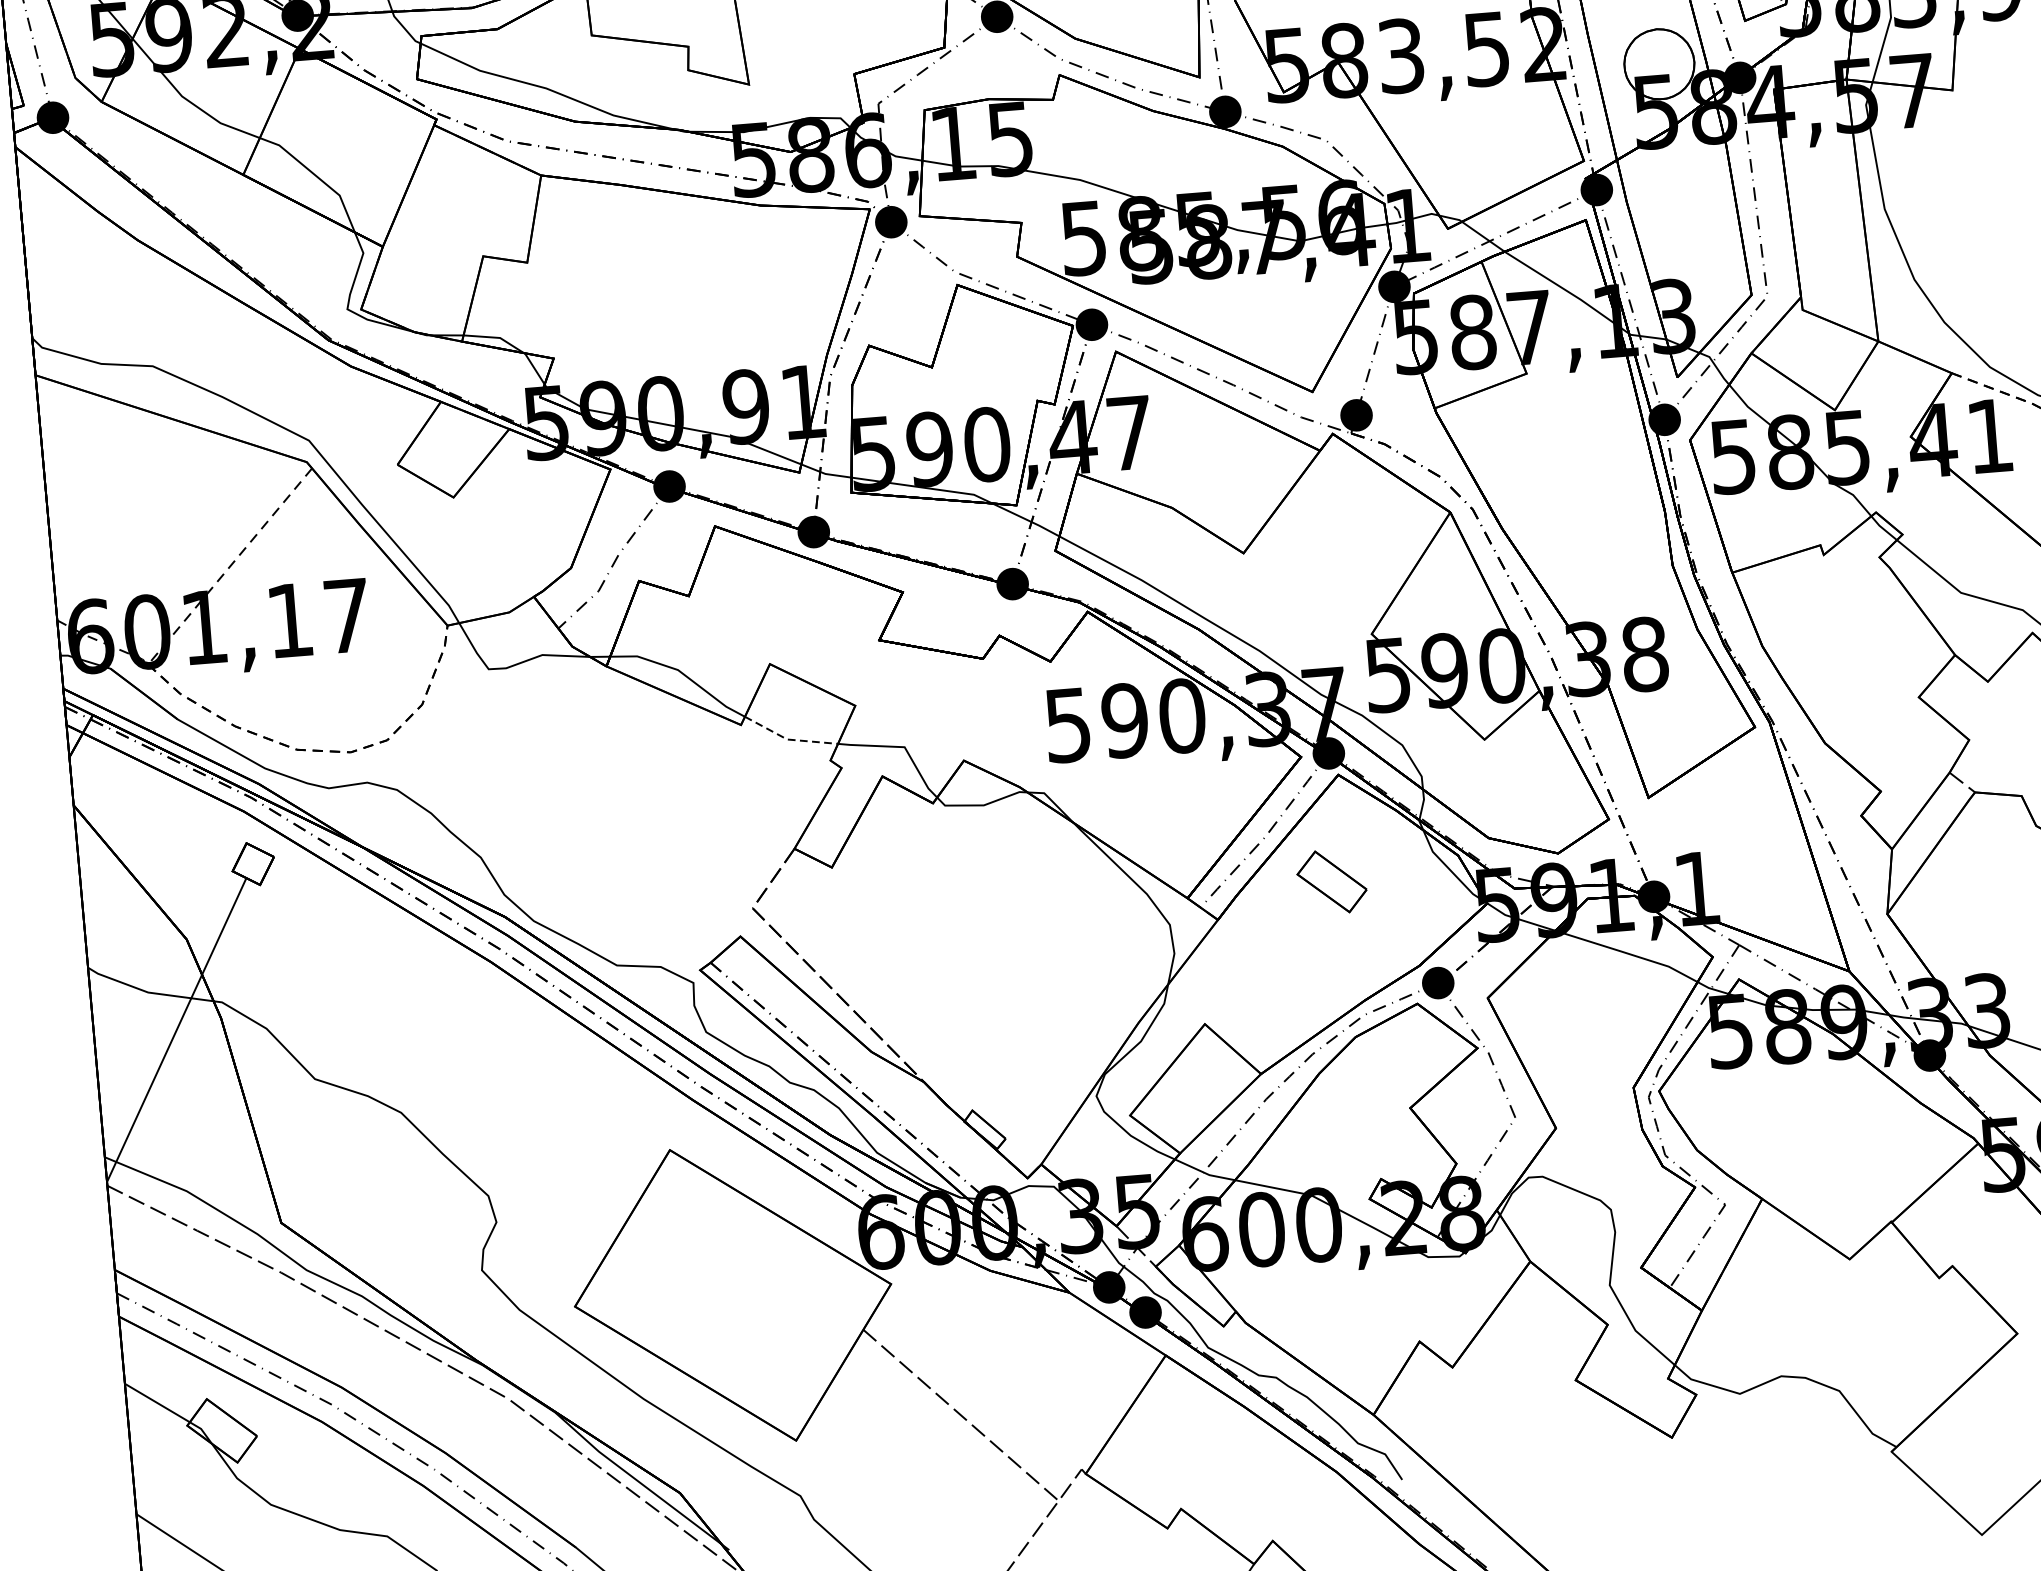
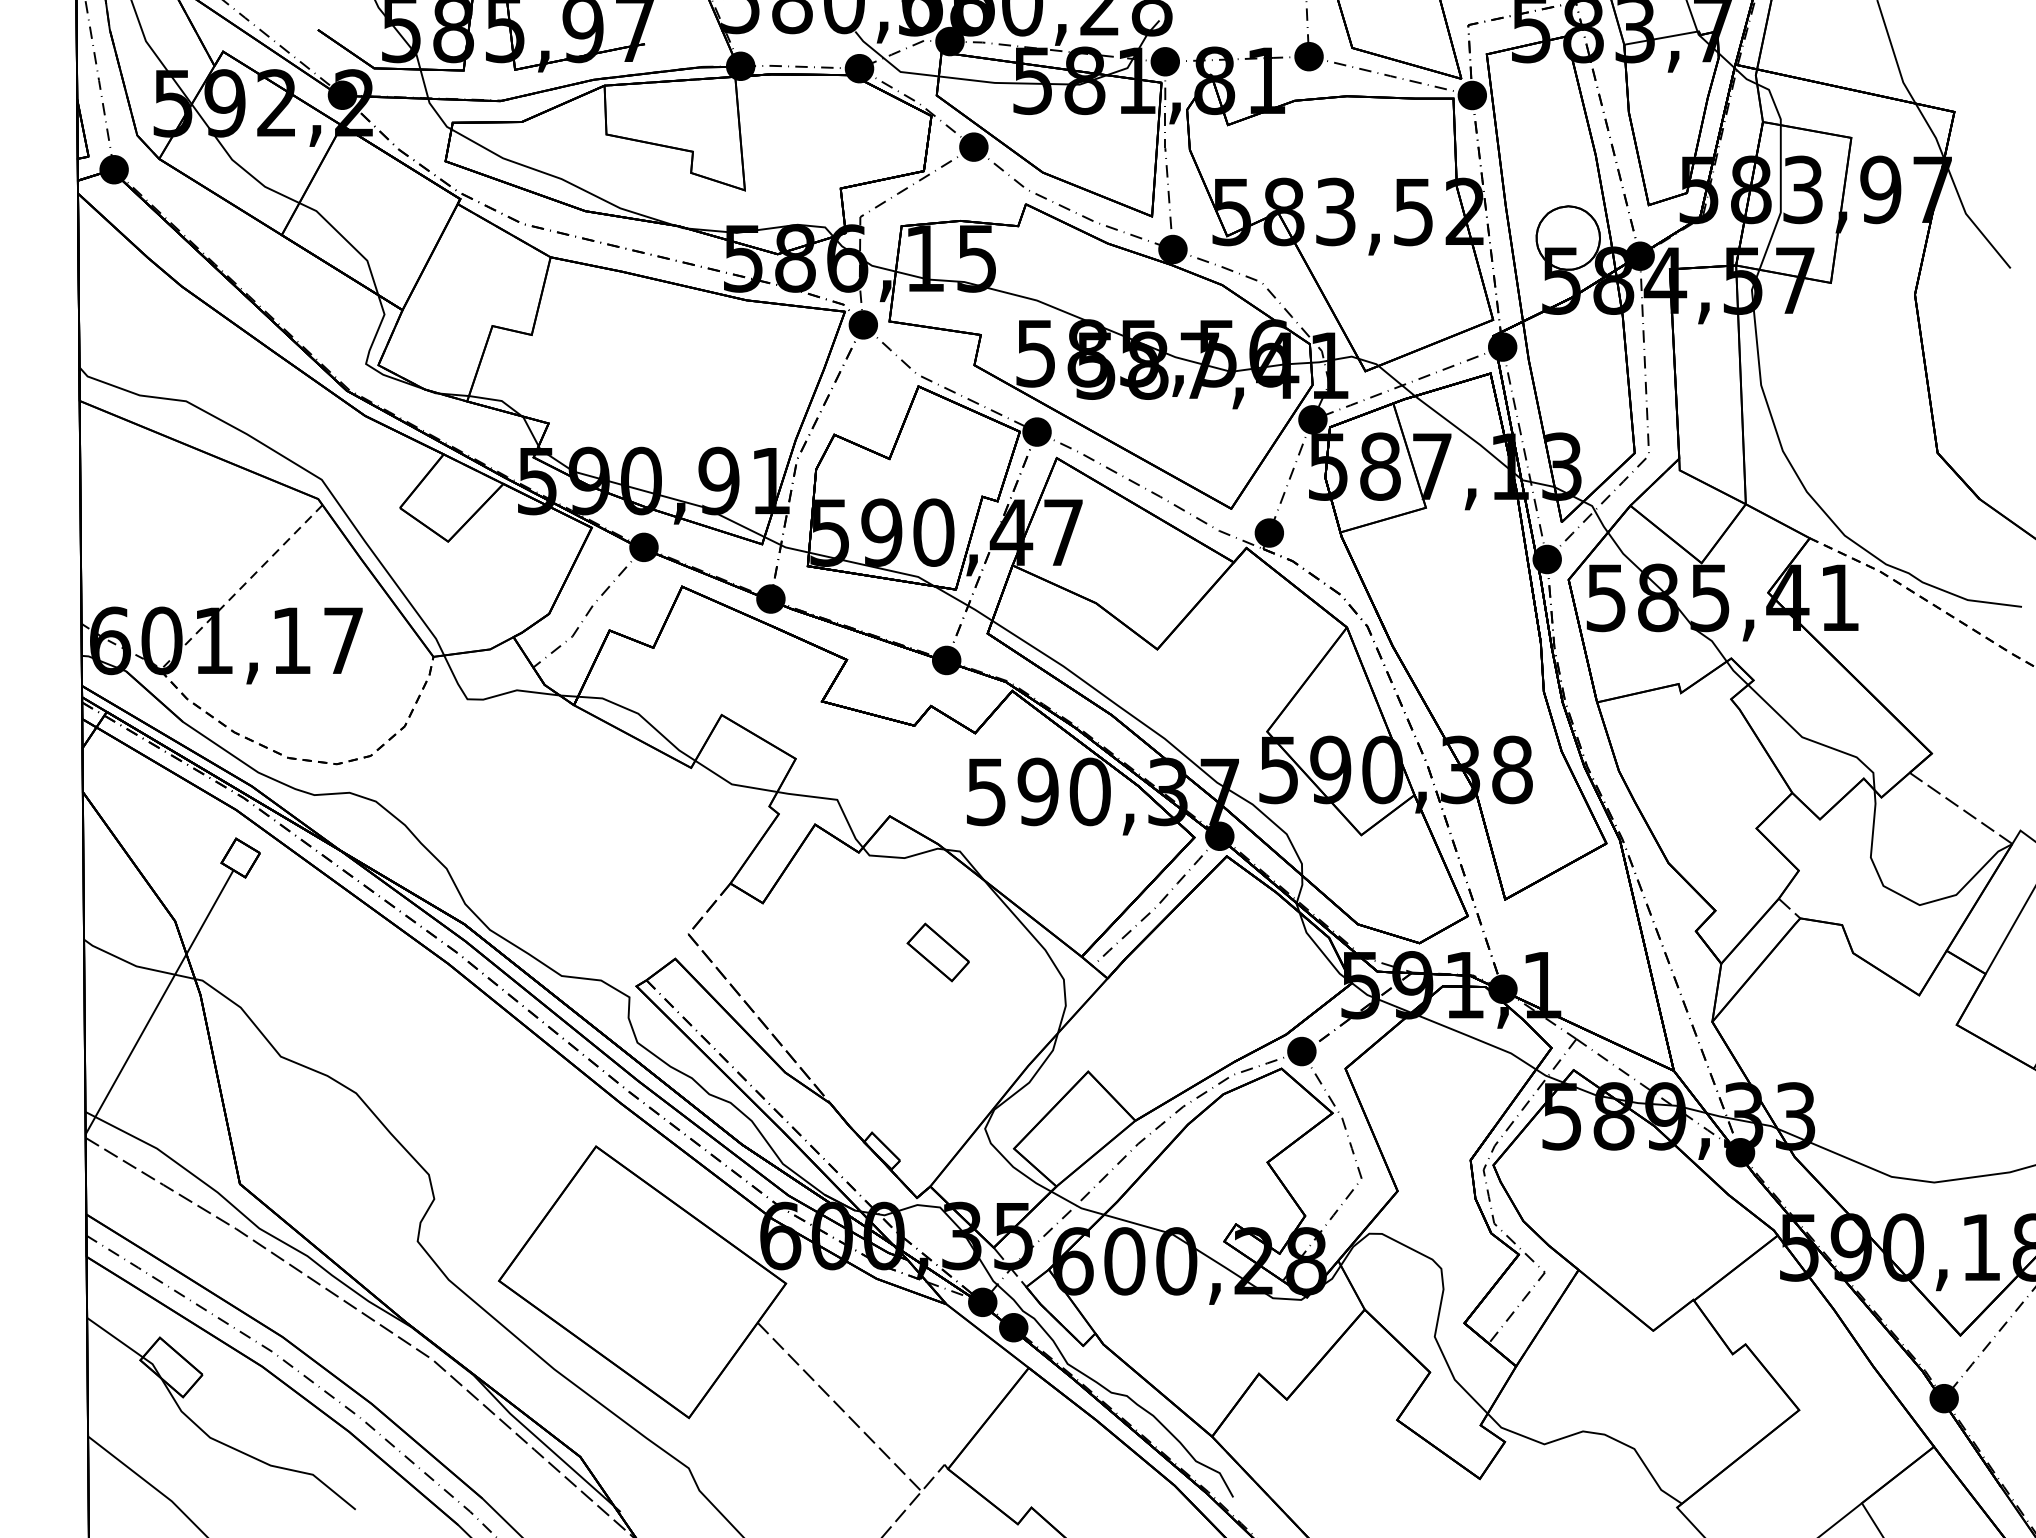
line: (787, 739) -> (732, 784), dashed -> solid
part: (1331, 881) -> (937, 952), moved

